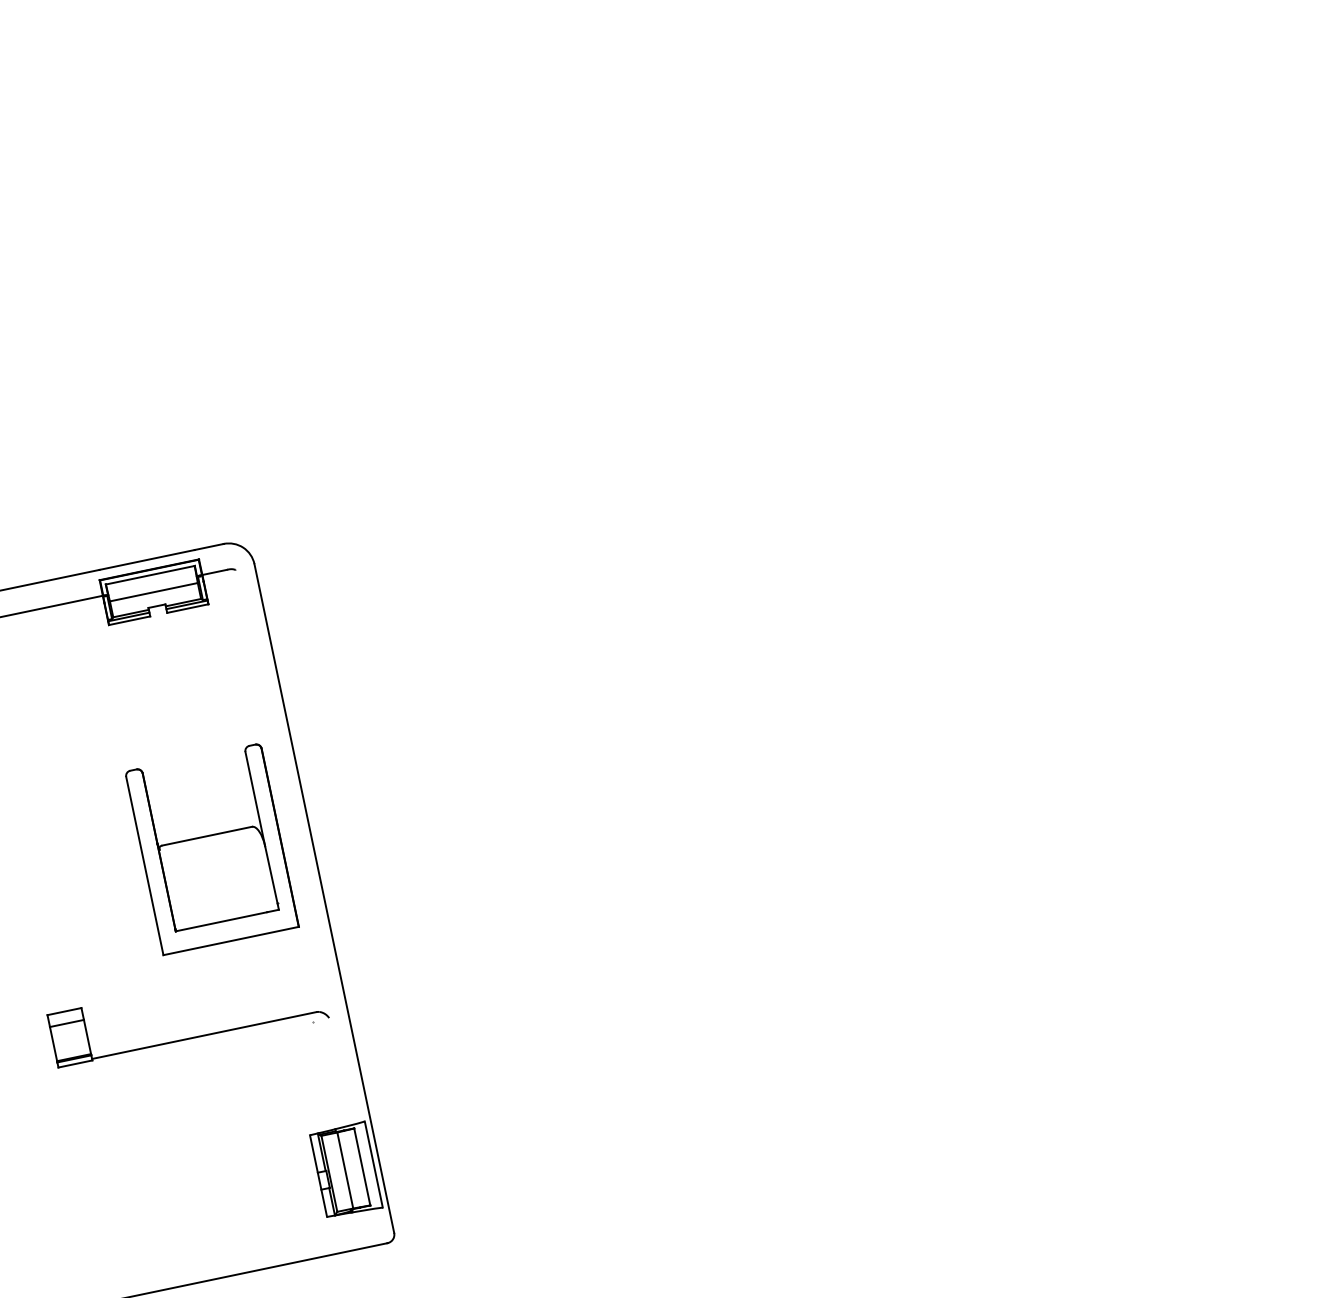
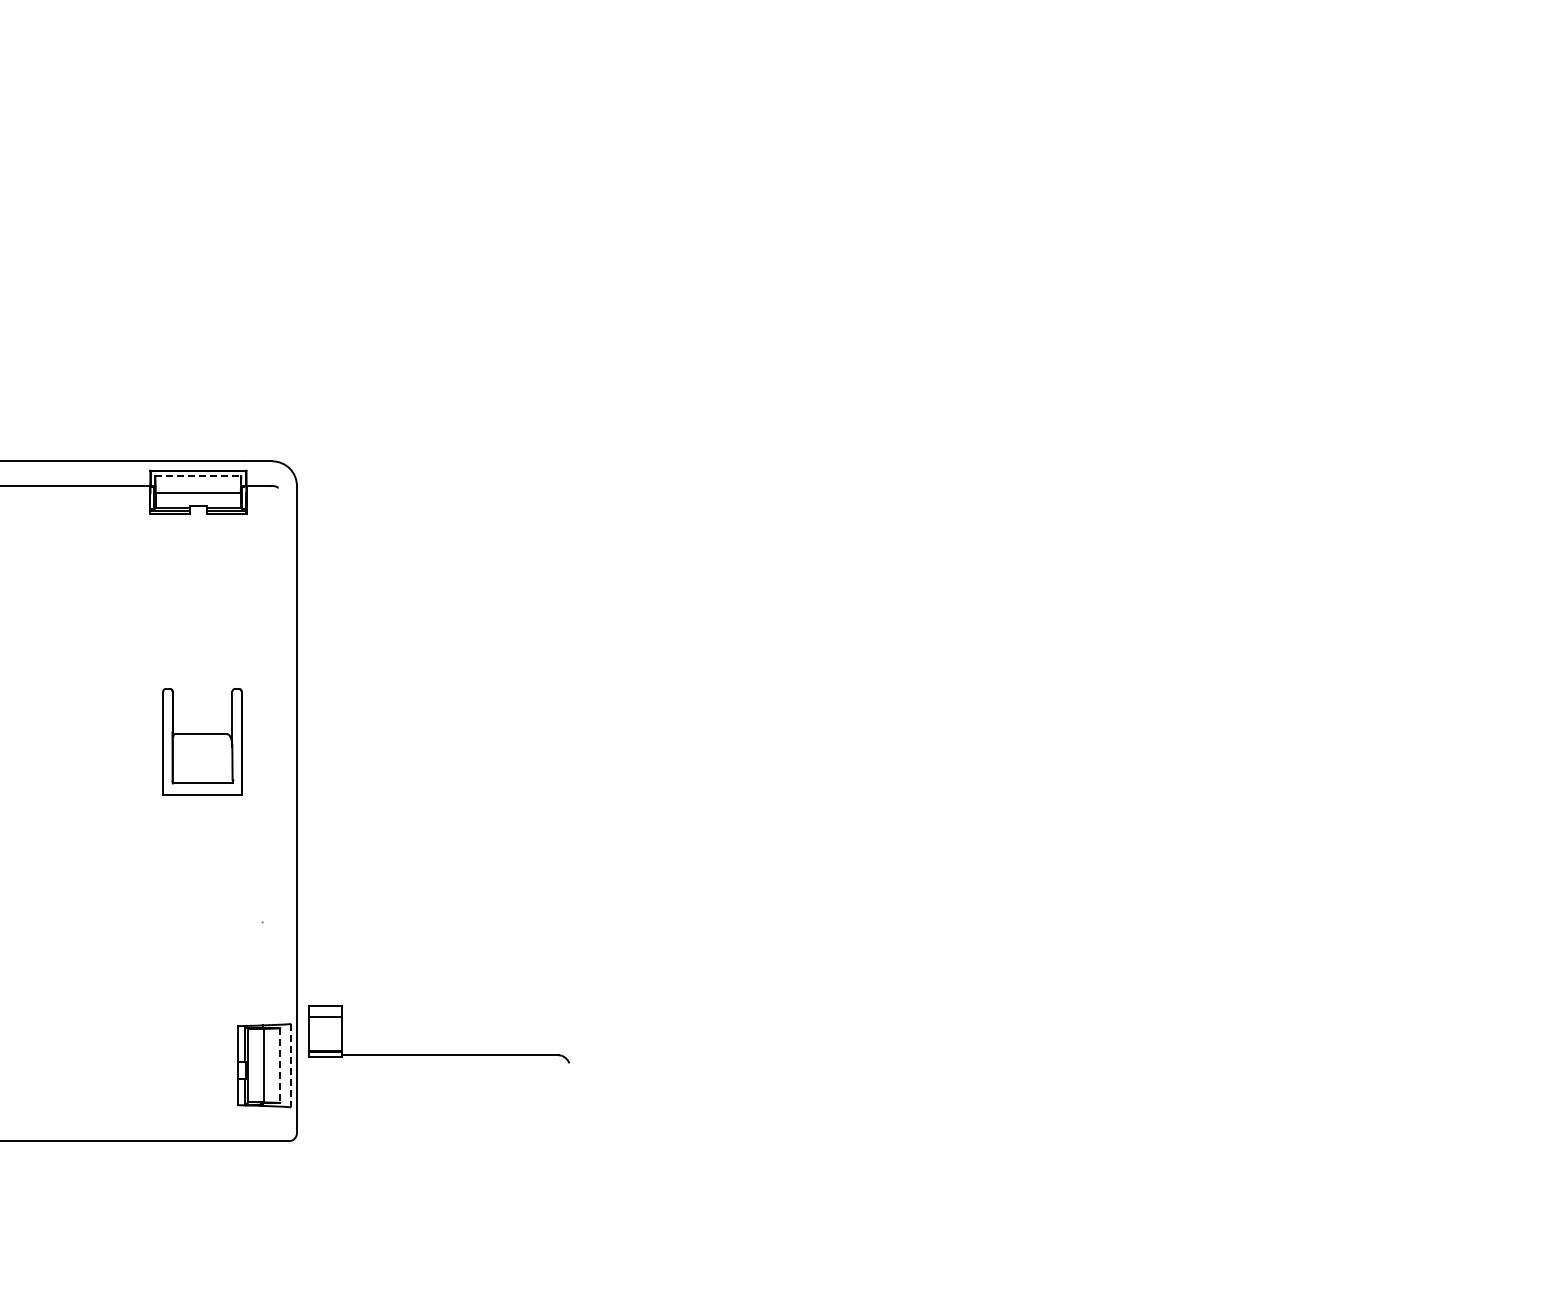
line: (150, 575) -> (198, 476), solid -> dashed
part: (211, 848) -> (202, 741), size x0.6
part: (192, 1037) -> (438, 1054), moved
line: (373, 1164) -> (291, 1065), solid -> dashed
line: (362, 1167) -> (280, 1066), solid -> dashed

